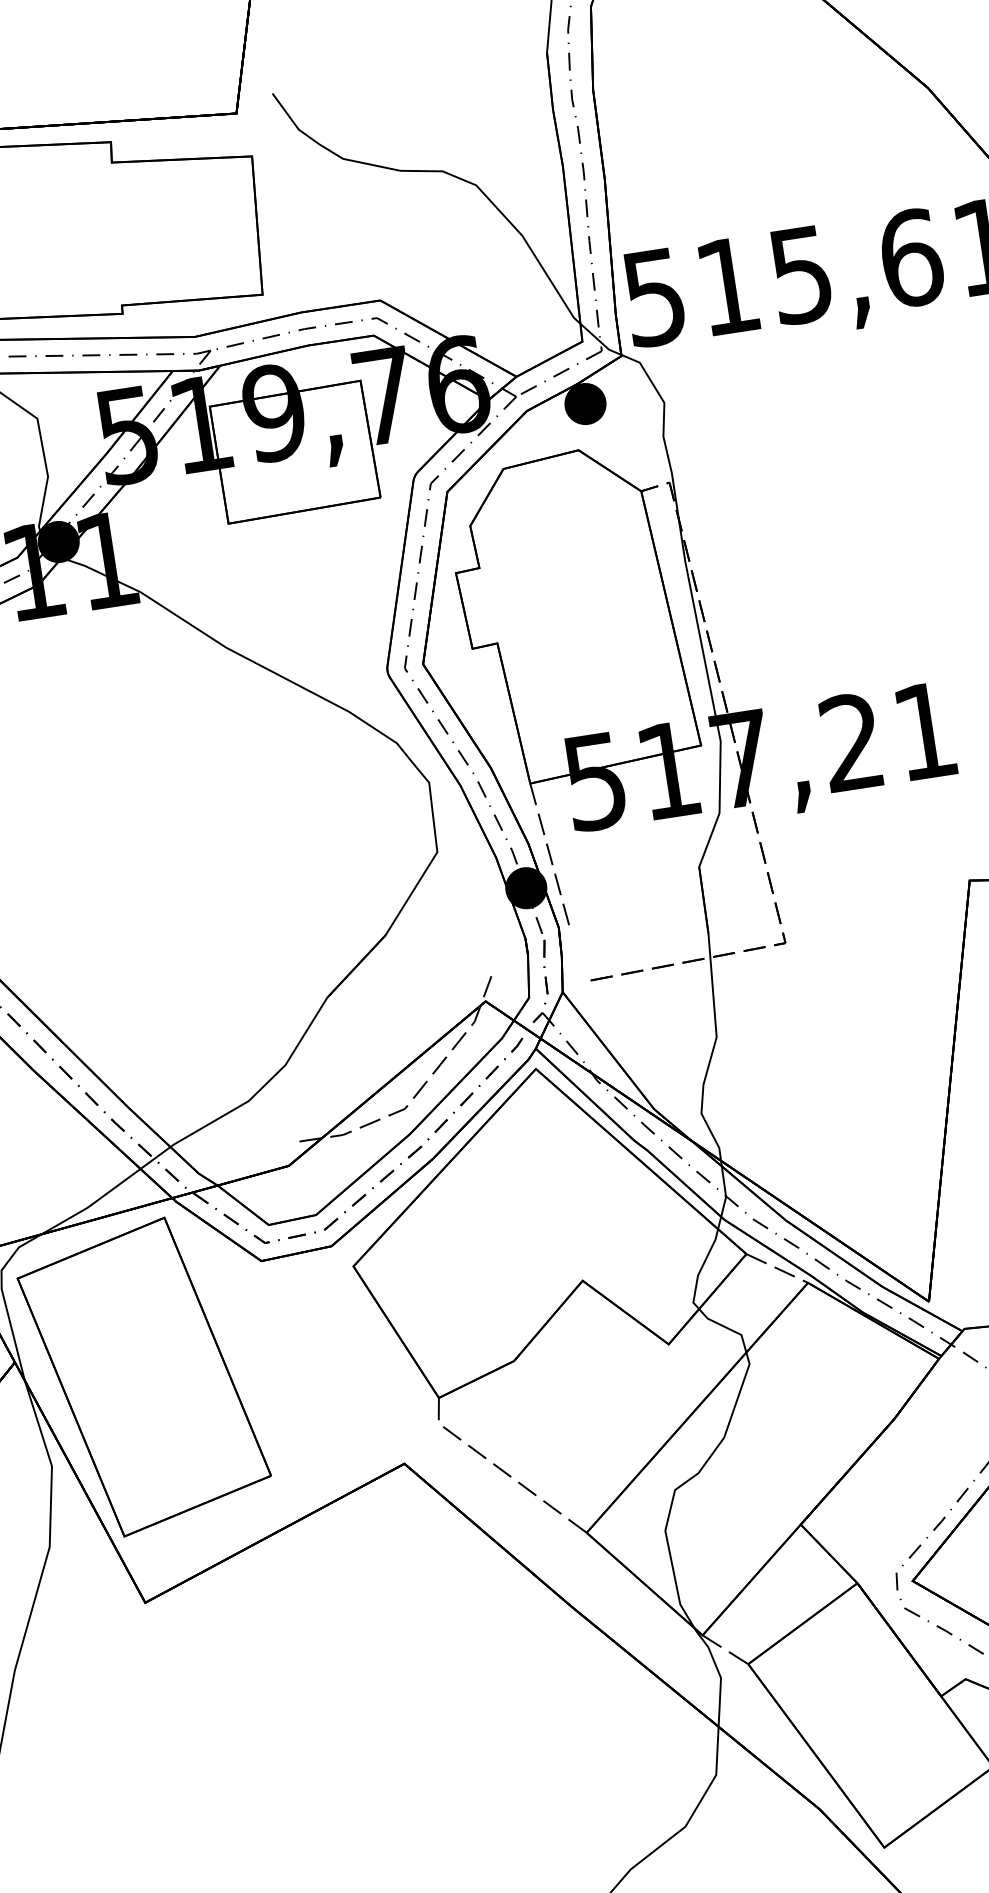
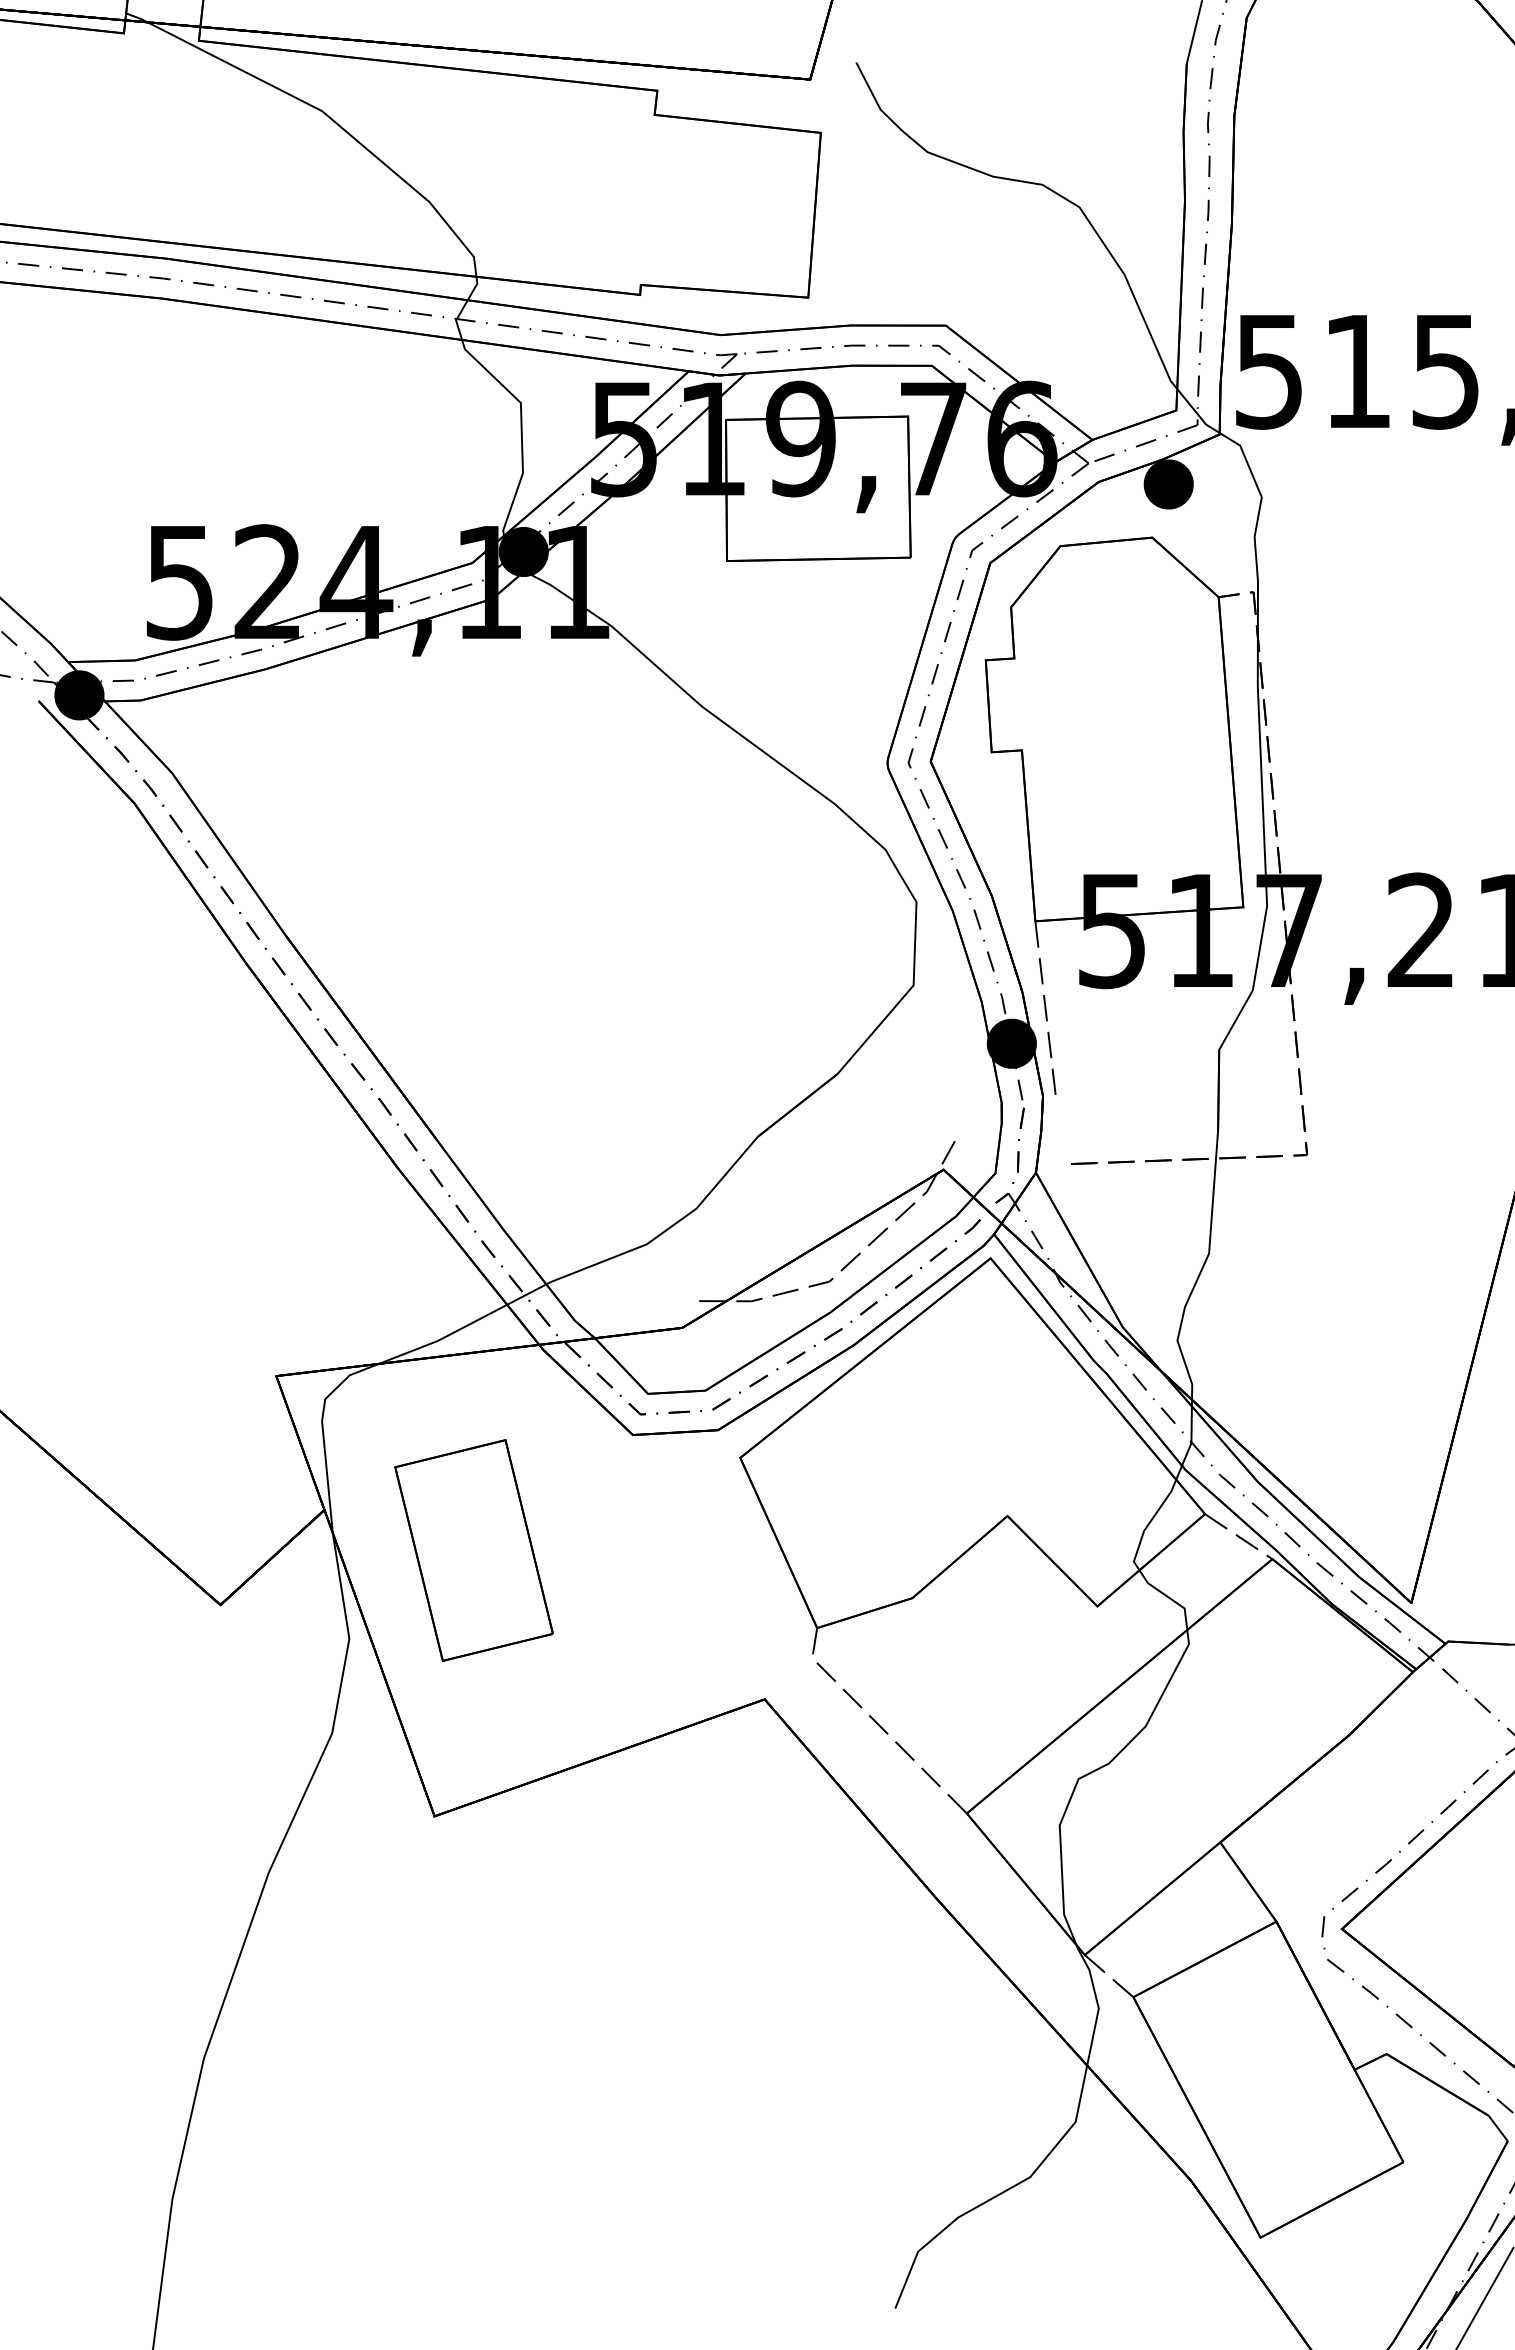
part: (143, 1377) -> (473, 1550), size x0.6

